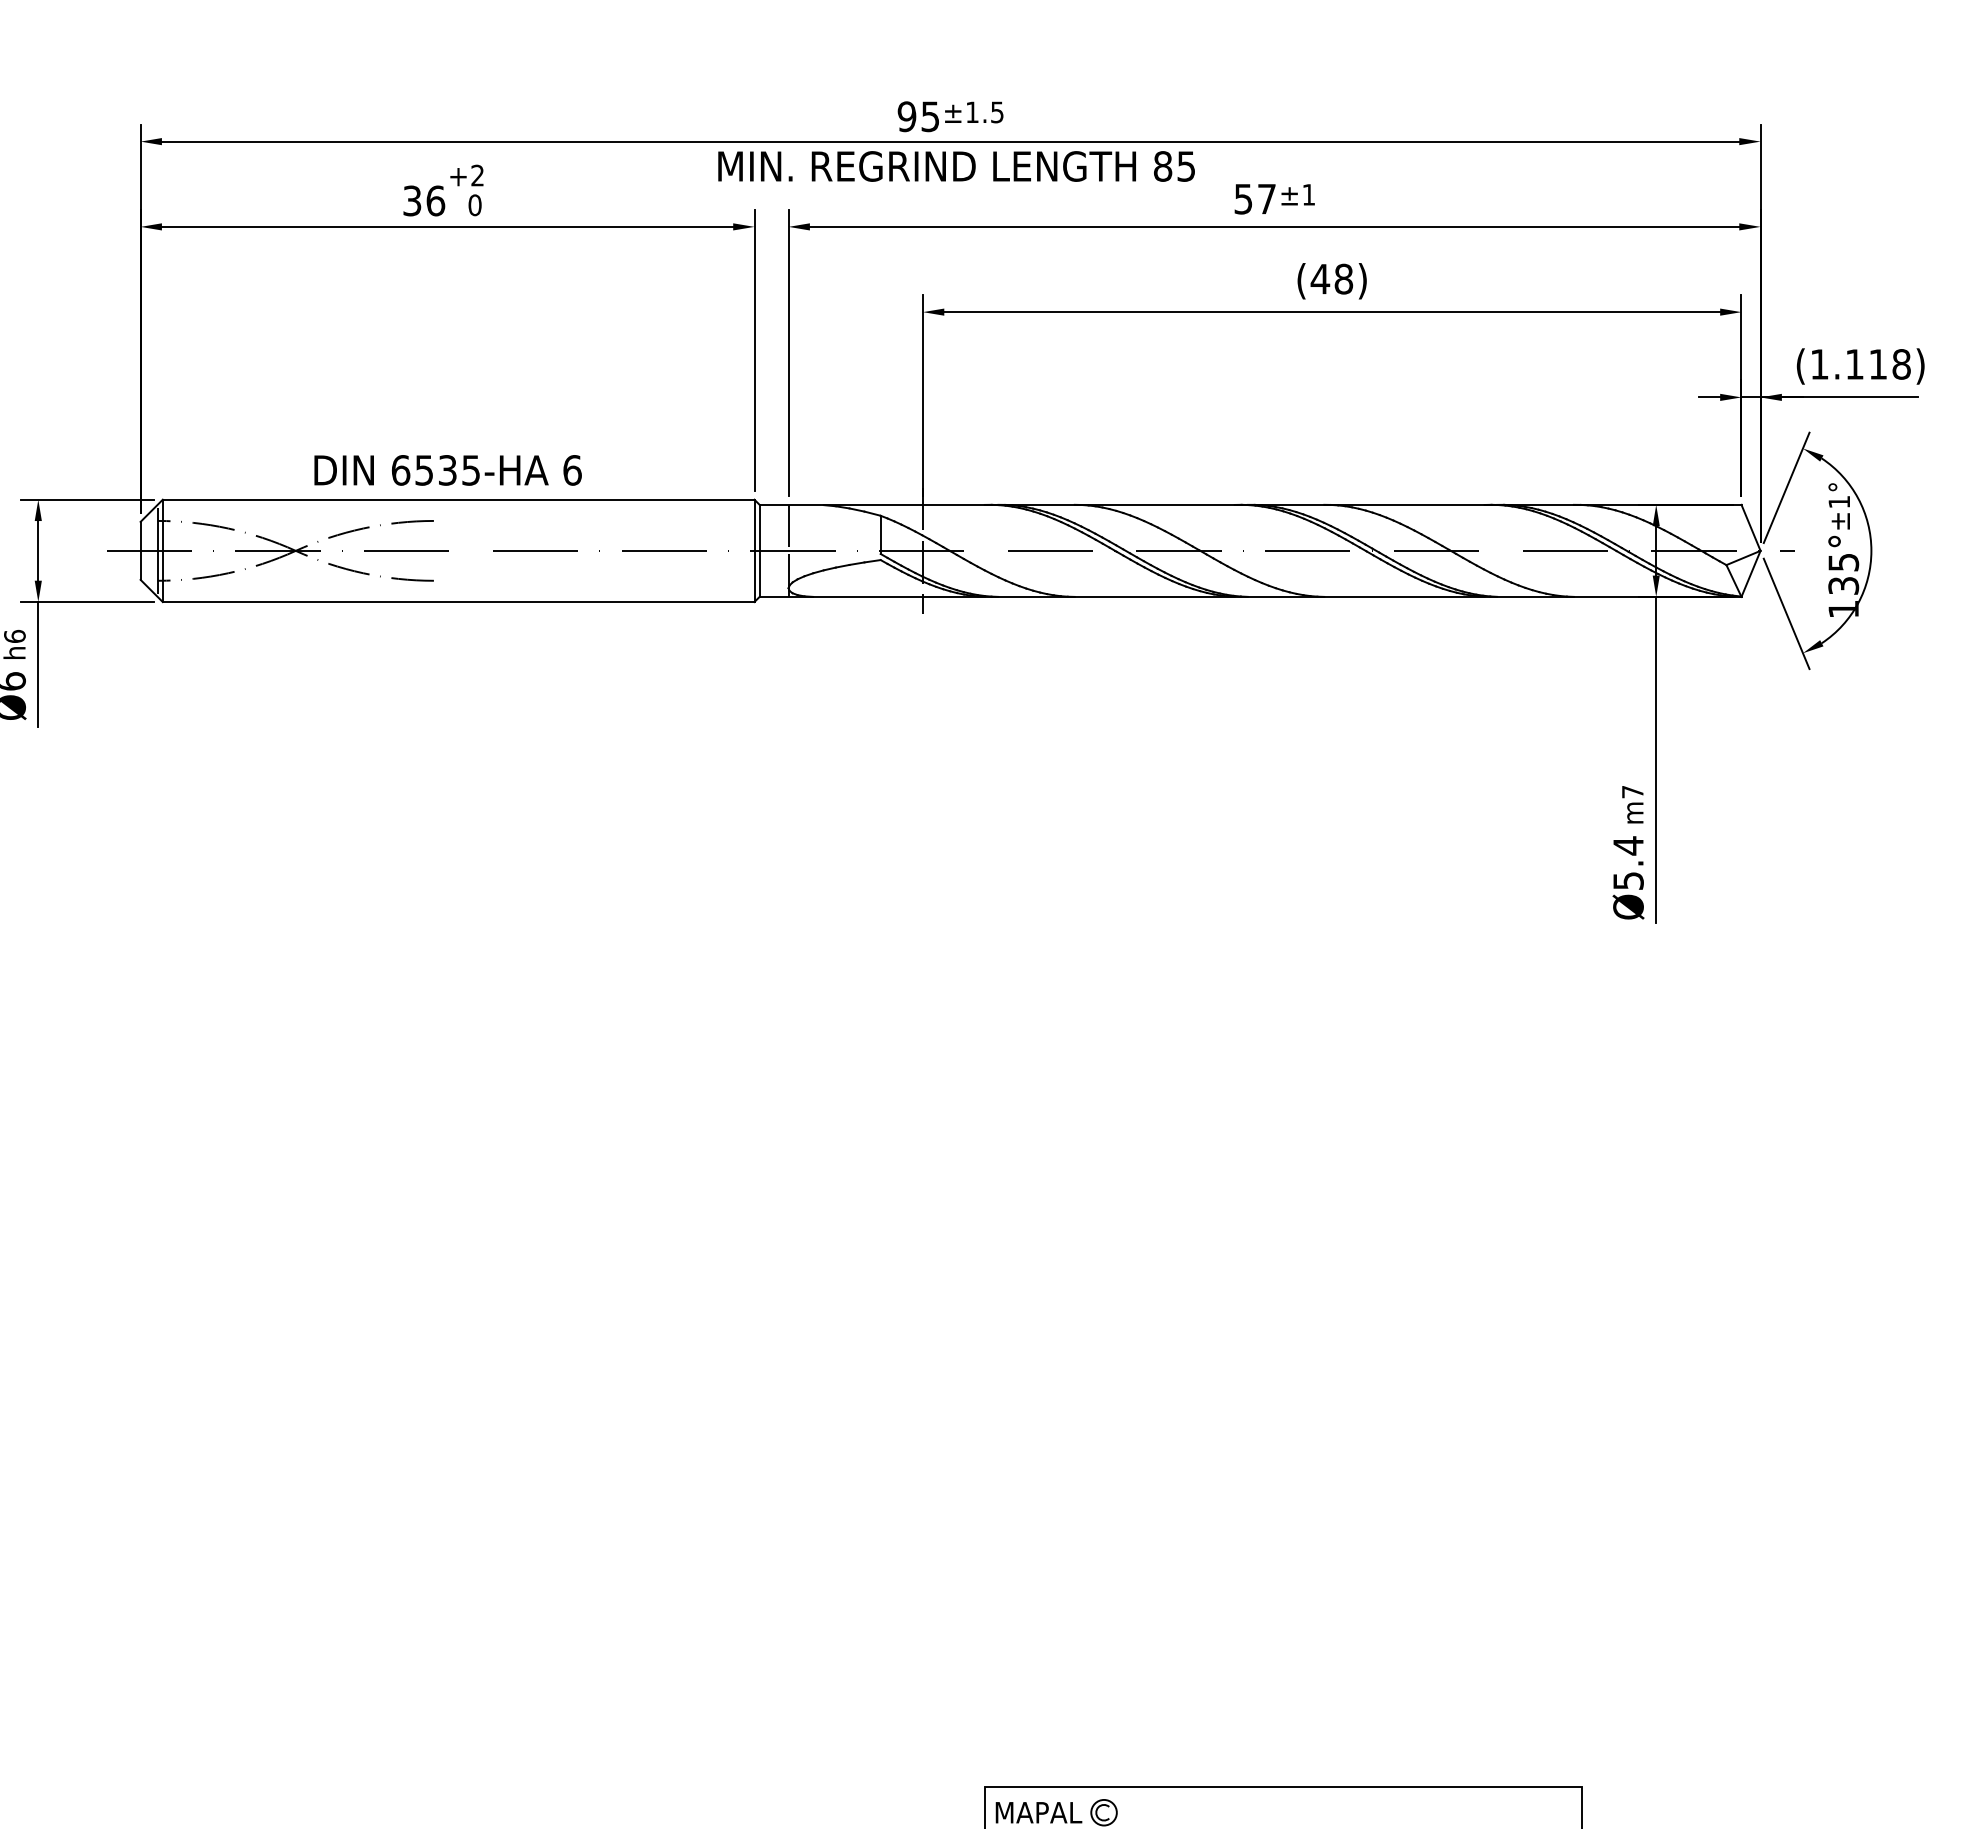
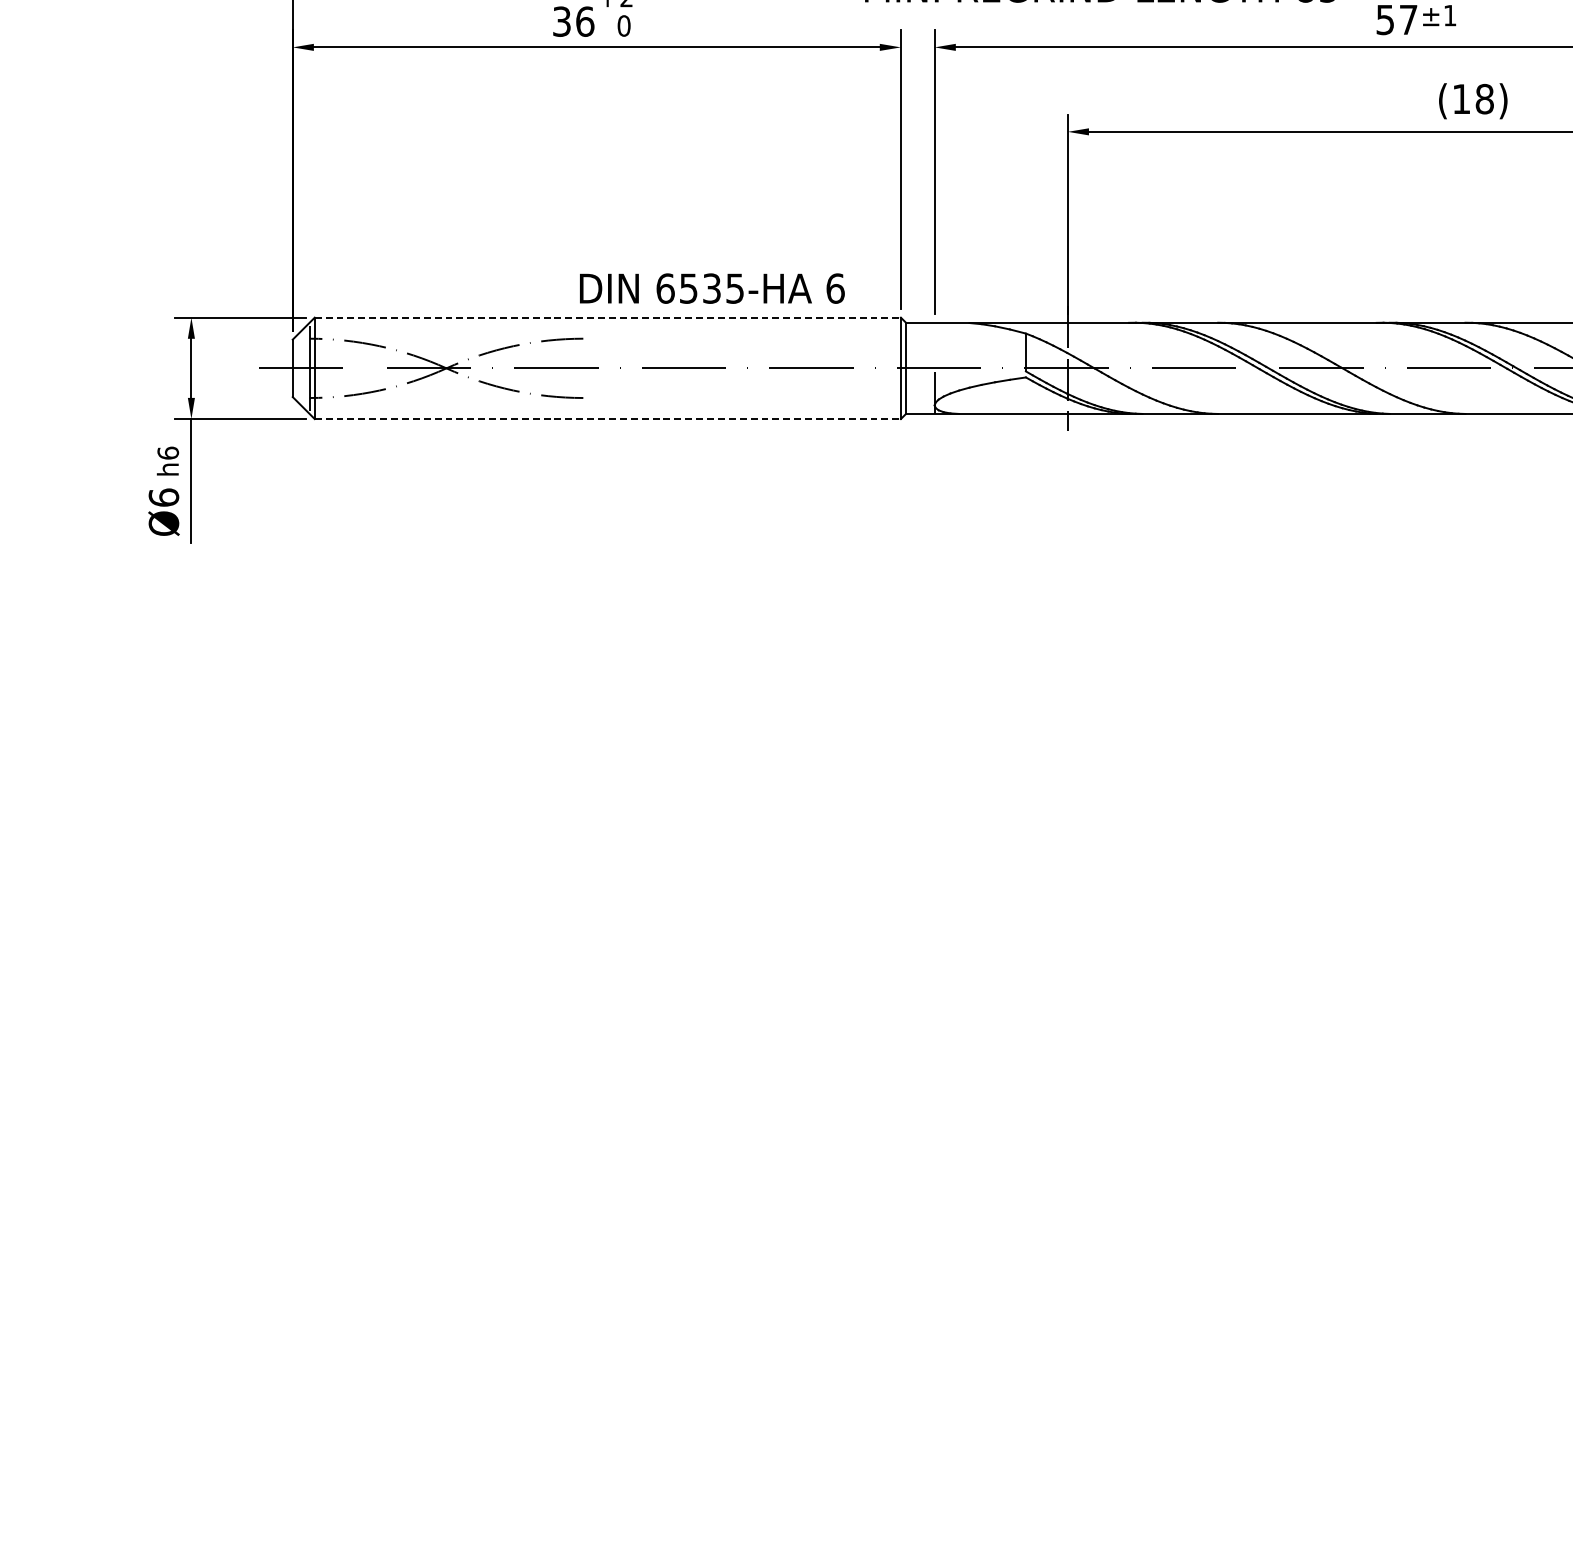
text: (1320, 279) -> (1461, 99), (48) -> (18)
text: (447, 470) -> (711, 288), moved
line: (458, 499) -> (607, 317), solid -> dashed
line: (788, 527) -> (934, 345), removed
line: (458, 602) -> (607, 419), solid -> dashed

